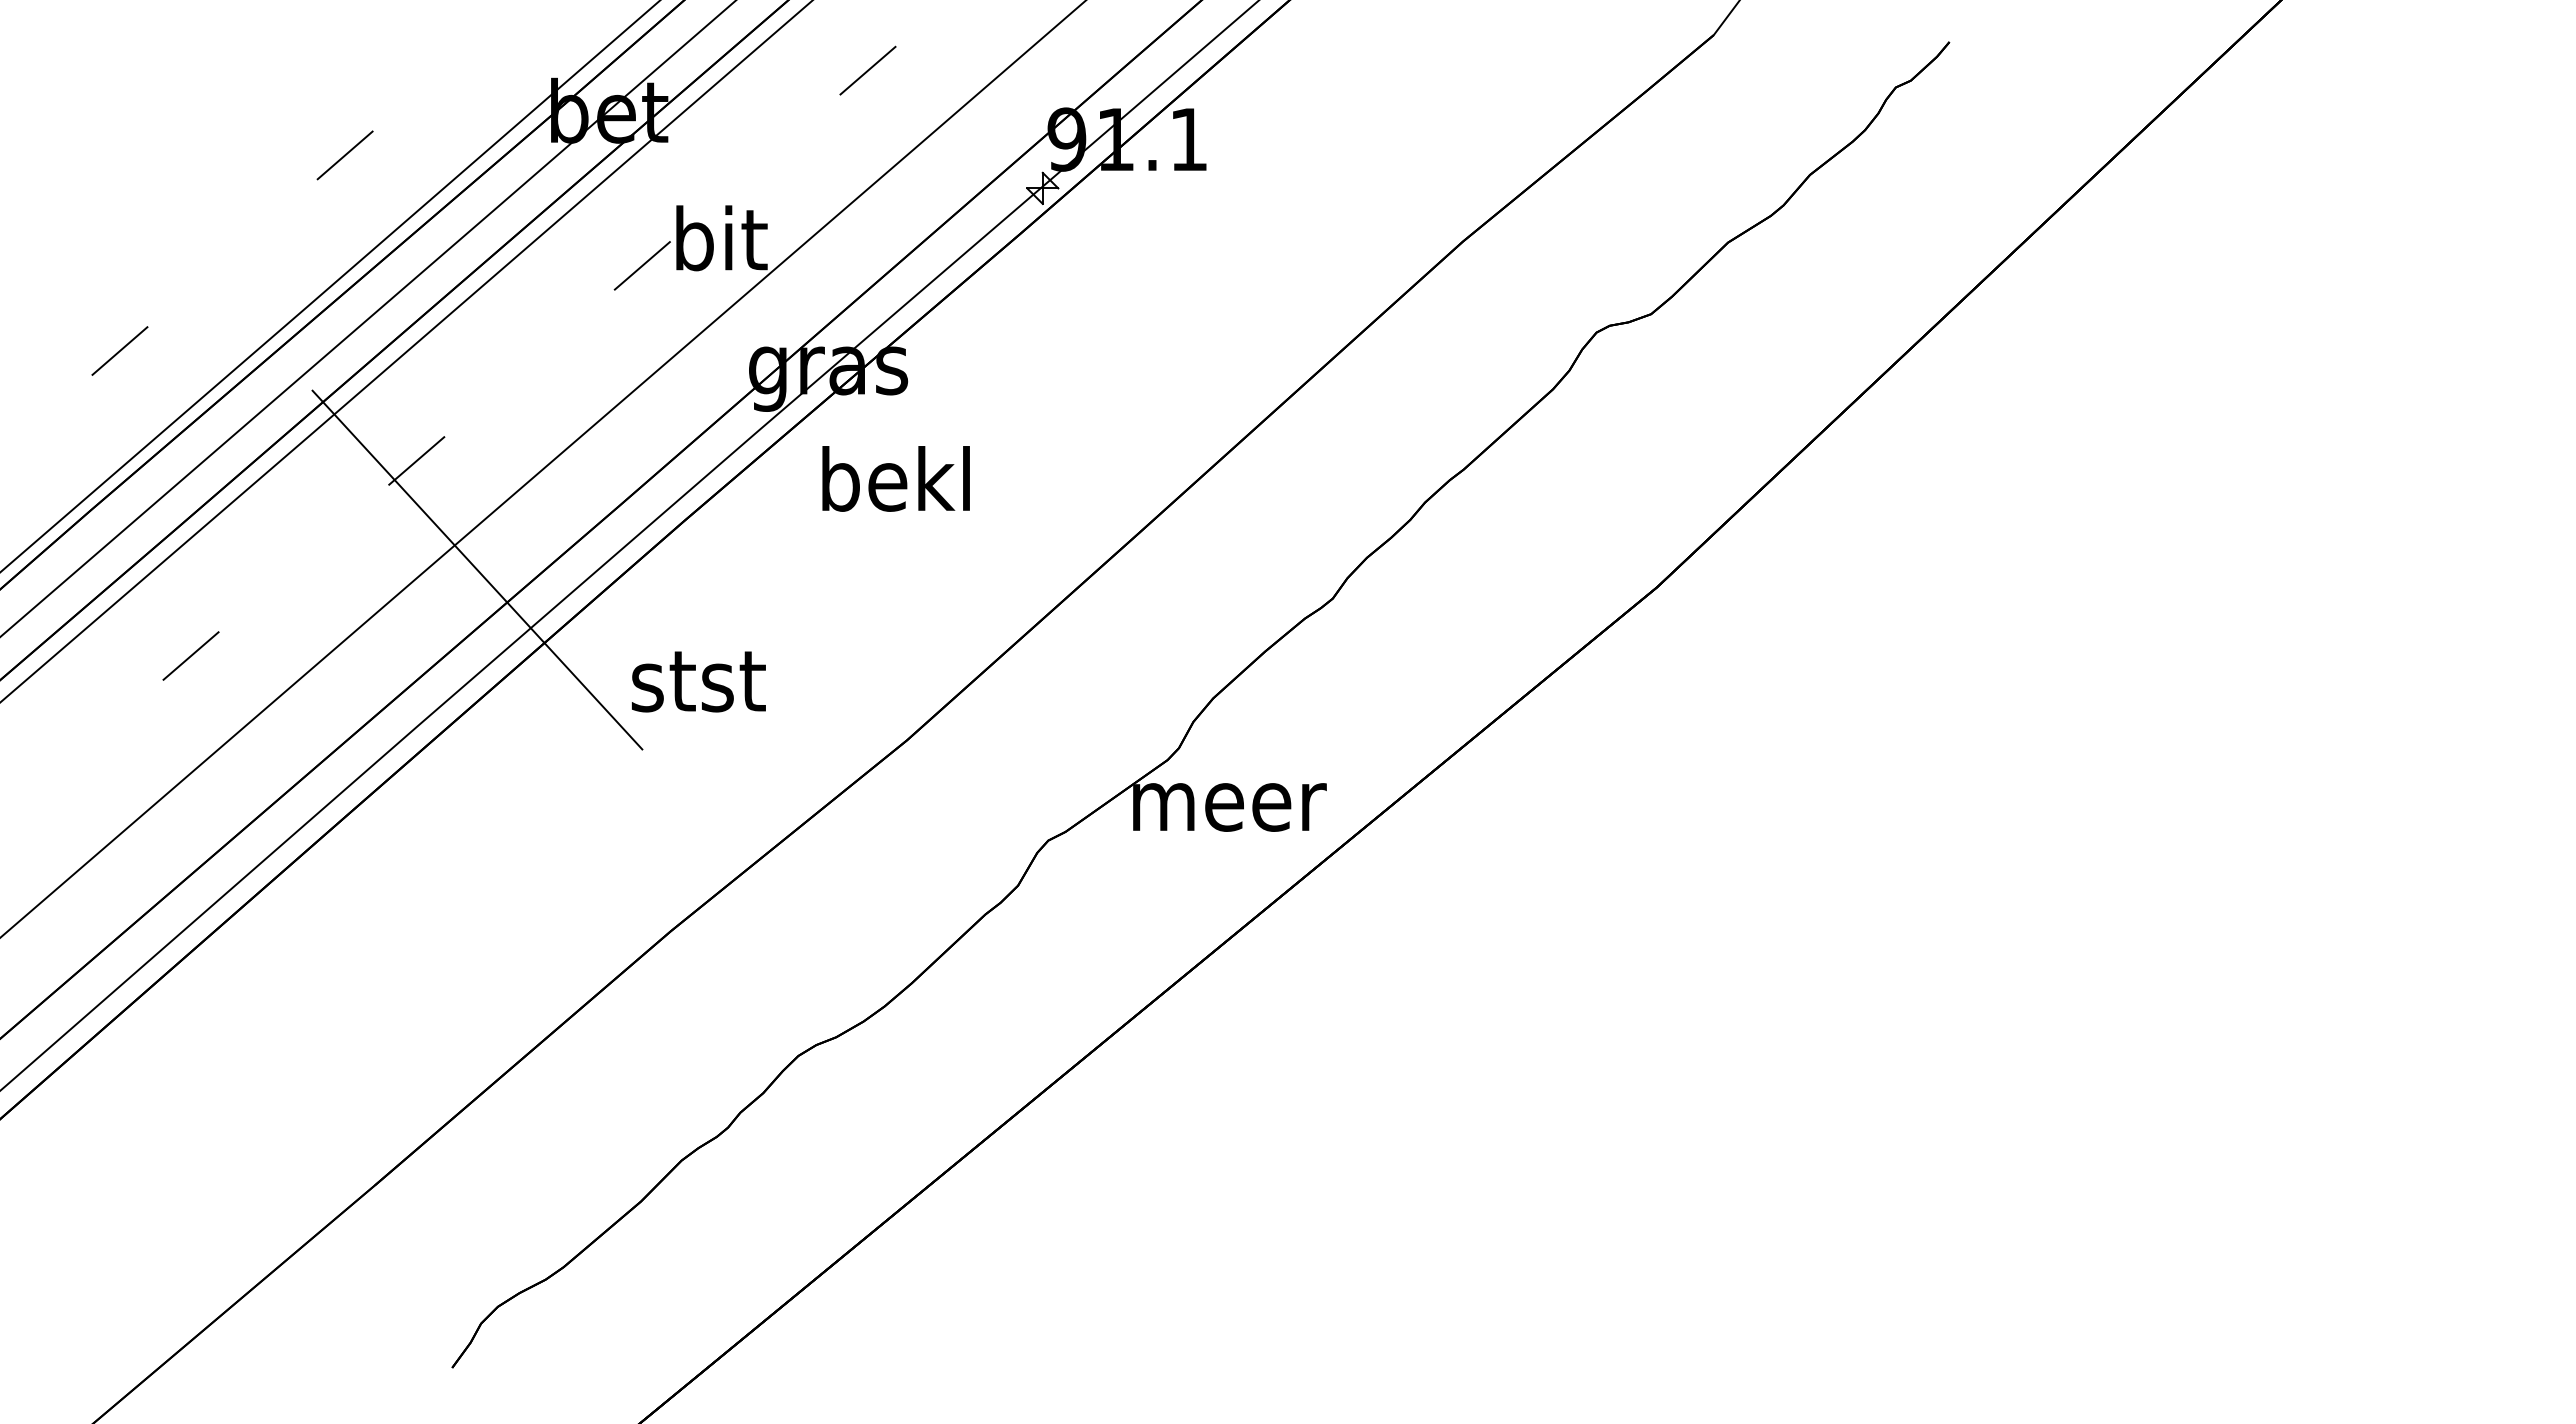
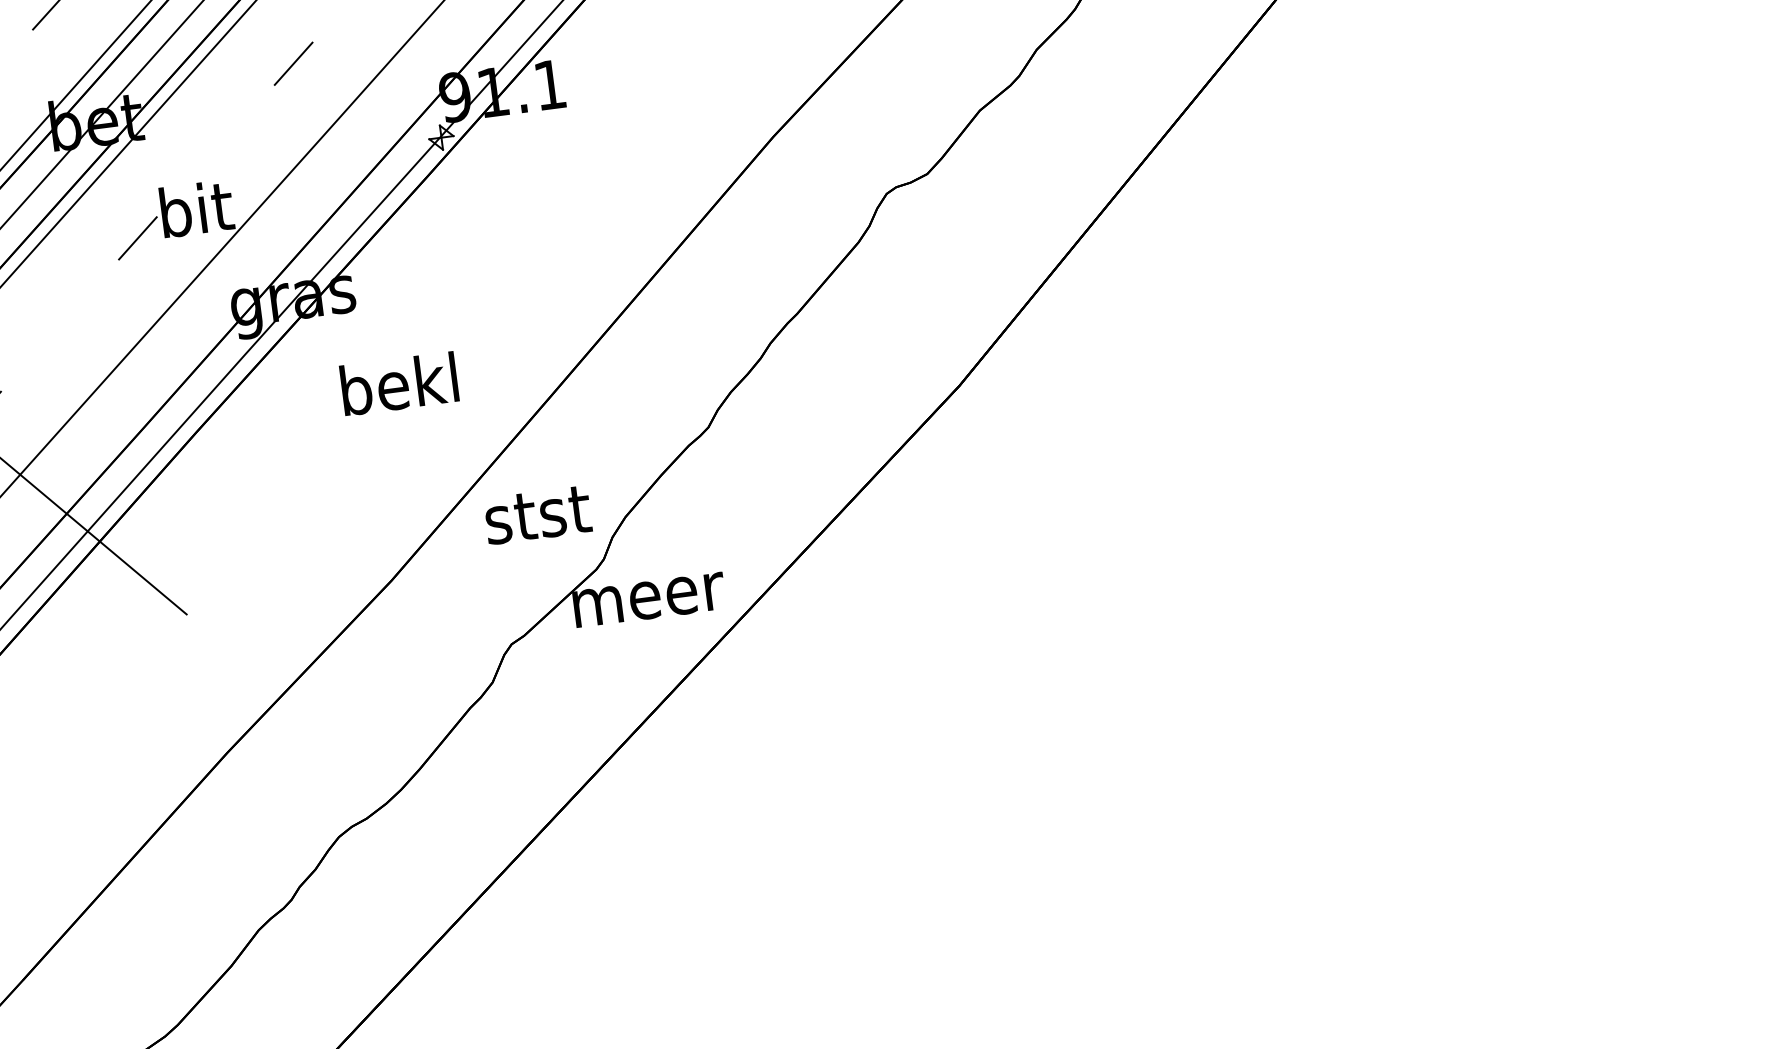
text: (895, 478) -> (398, 383), moved
text: (698, 681) -> (537, 515), moved

